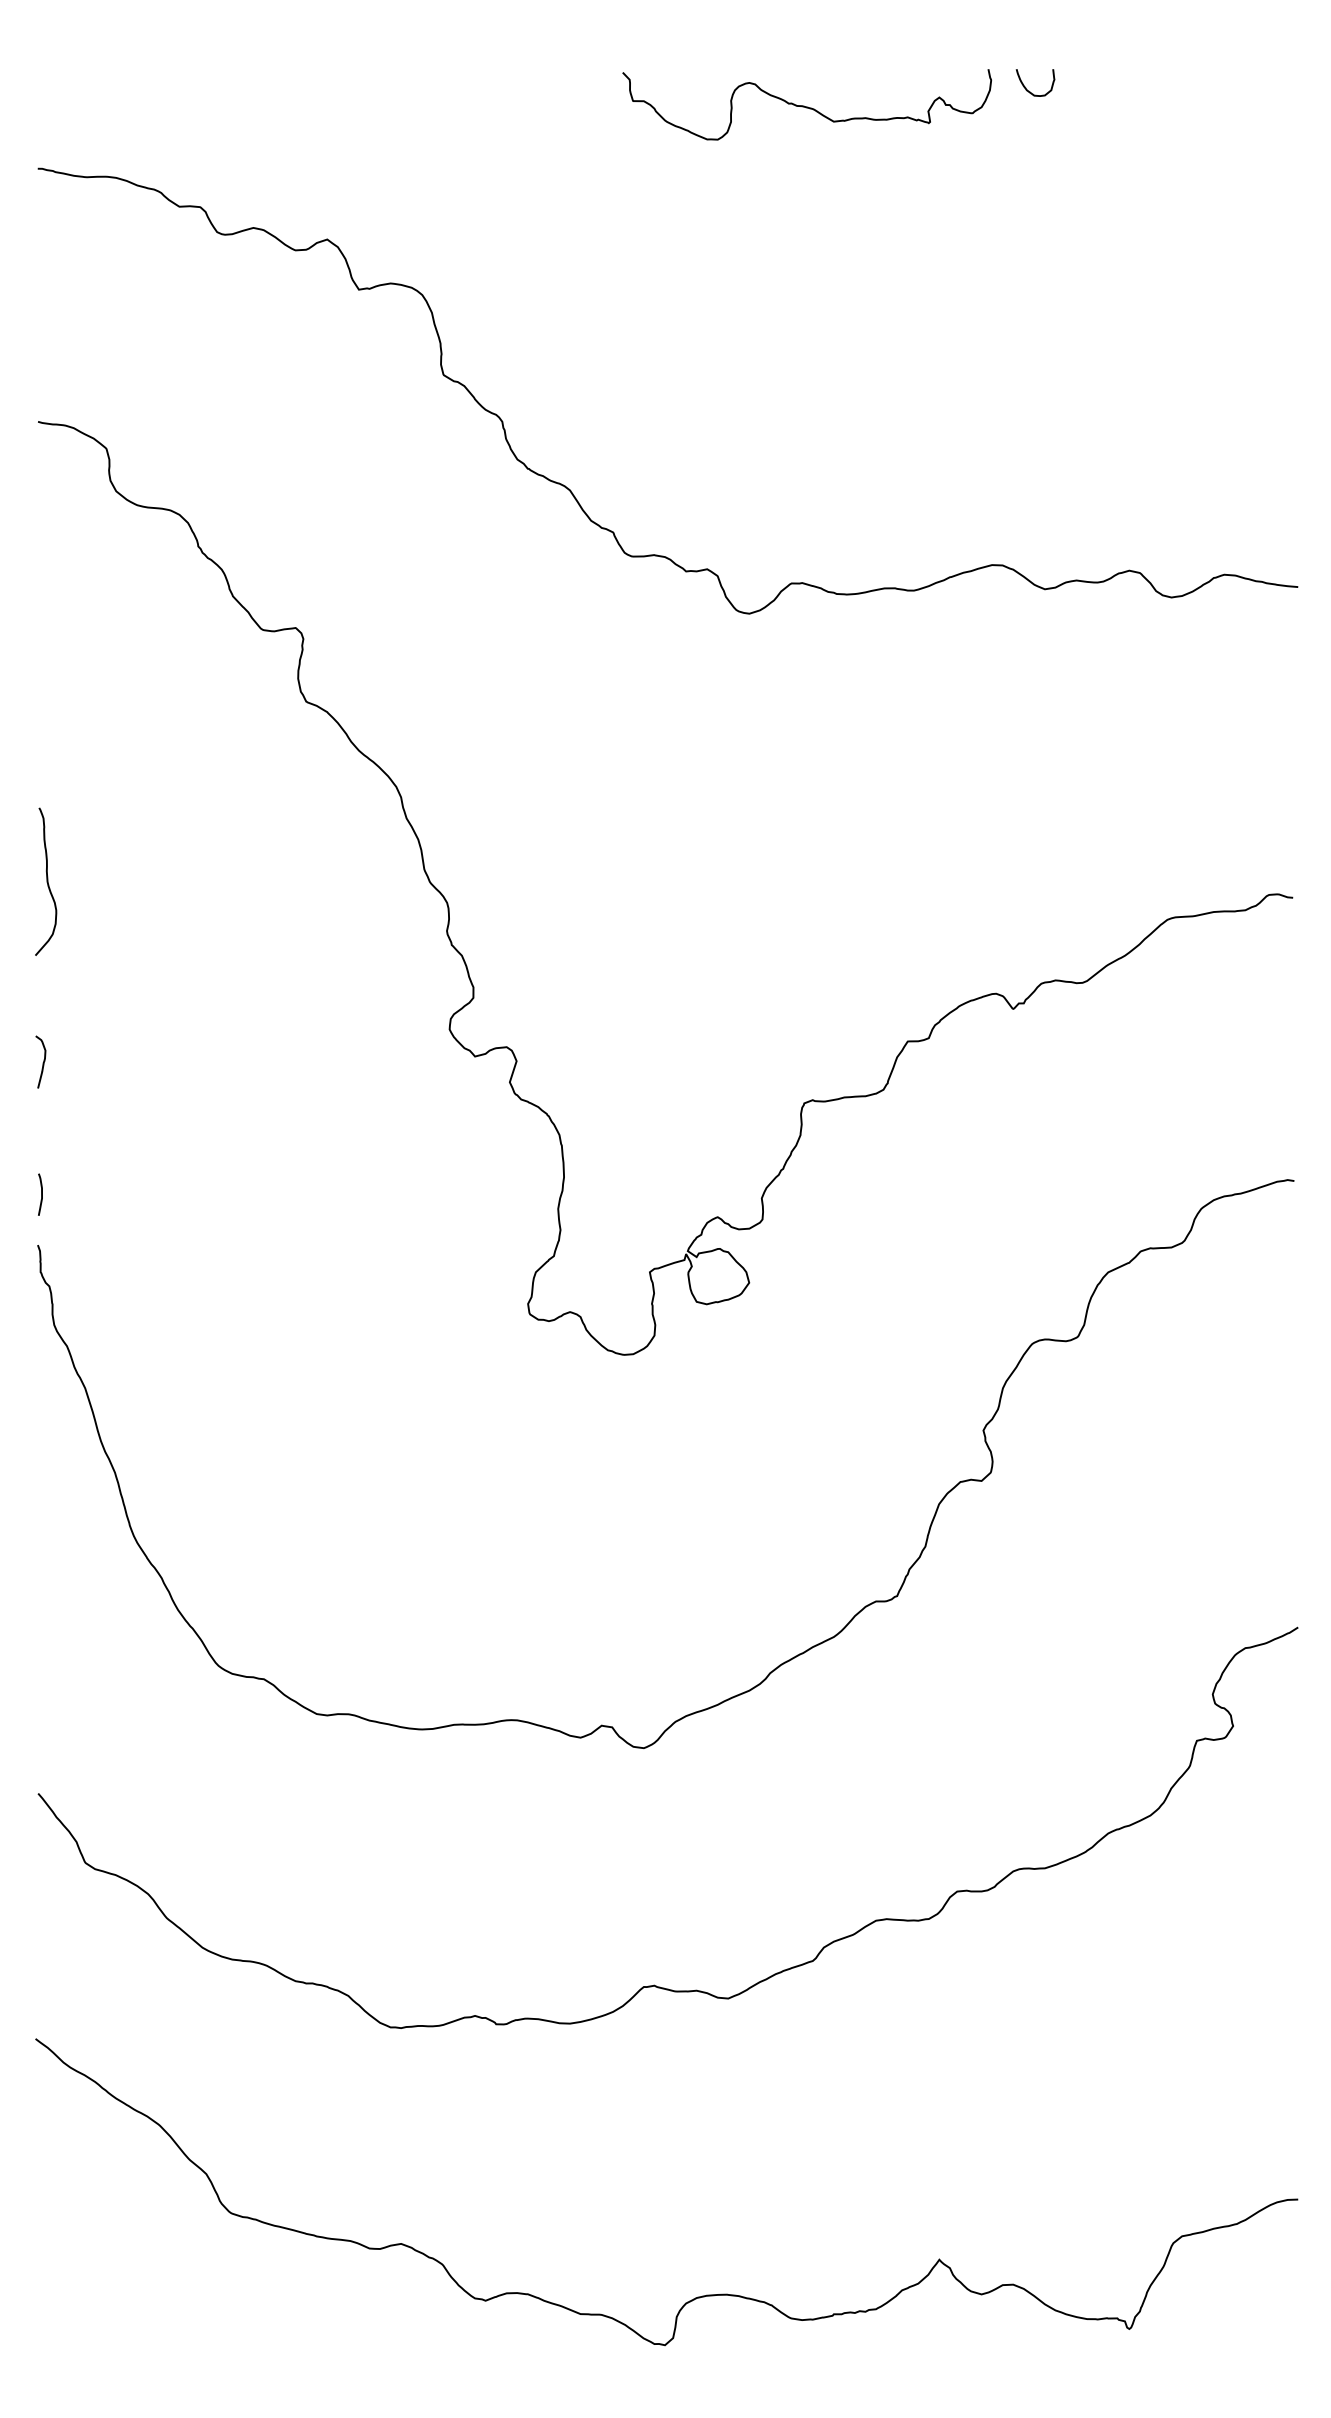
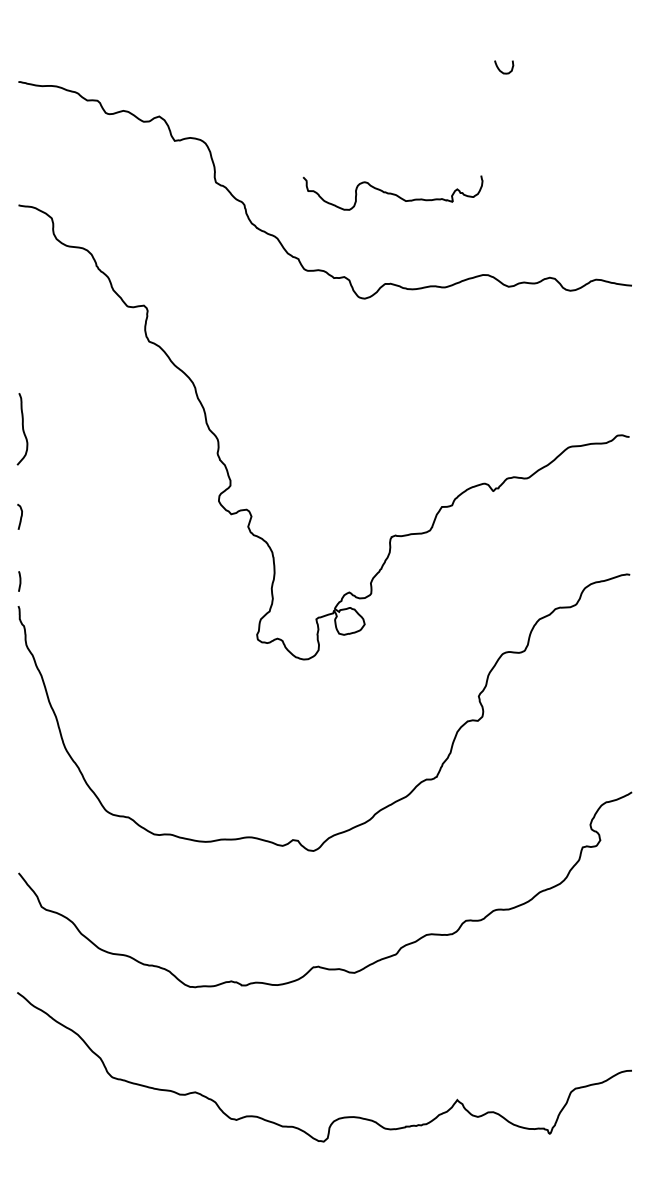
curve: (1030, 89) -> (501, 70), moved
curve: (804, 103) -> (391, 192), moved

